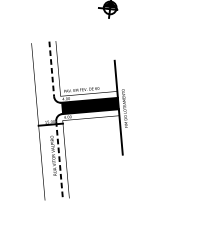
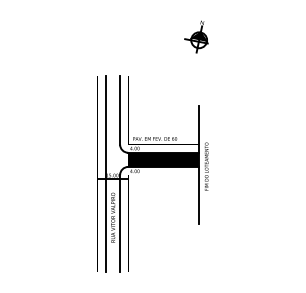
line: (52, 69) -> (120, 110), dashed -> solid
line: (44, 120) -> (105, 173), added
line: (59, 159) -> (120, 223), dashed -> solid

